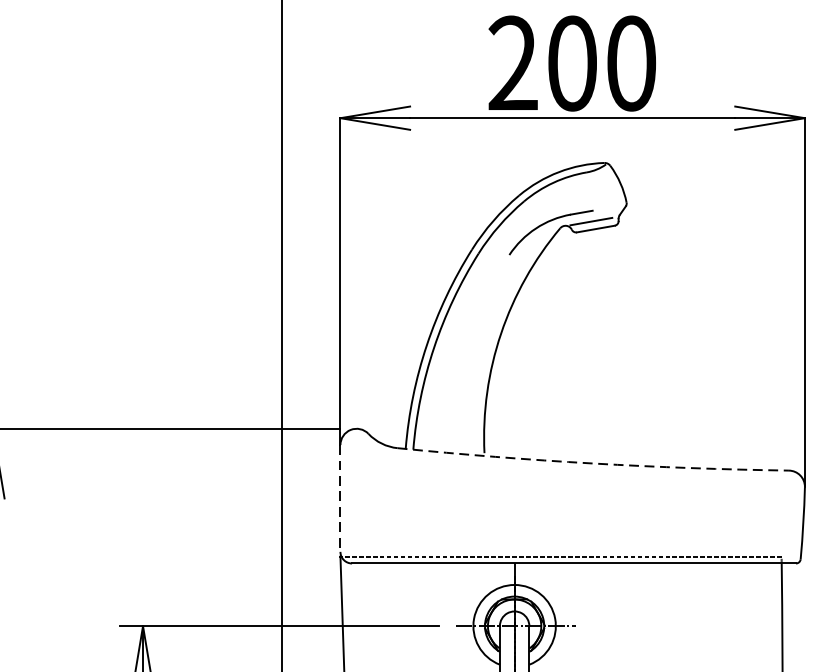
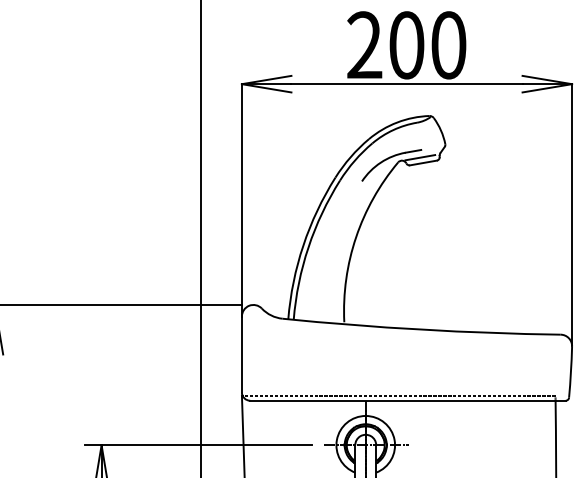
arc: (593, 463) -> (421, 329), dashed -> solid
line: (339, 498) -> (241, 354), dashed -> solid

